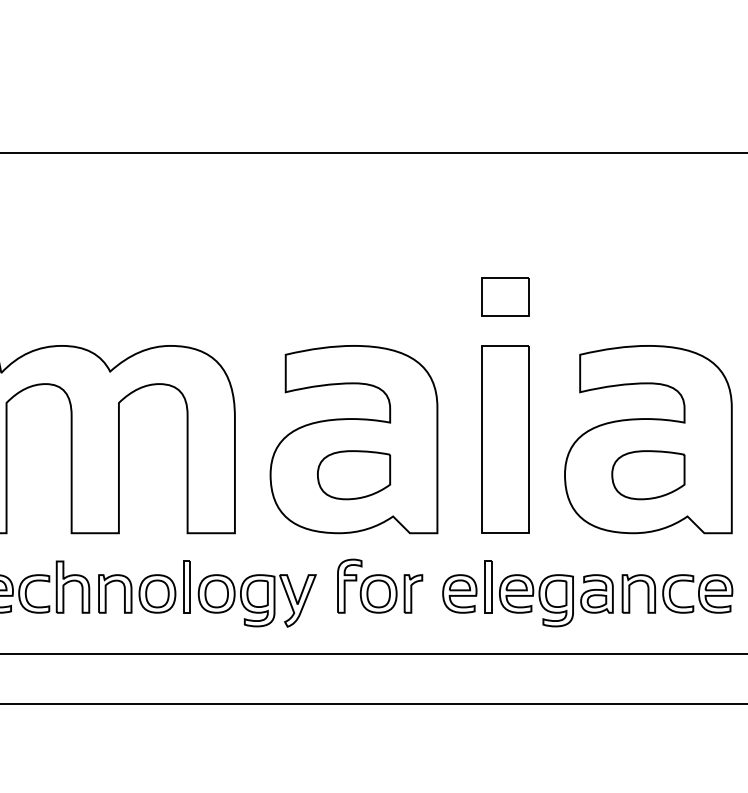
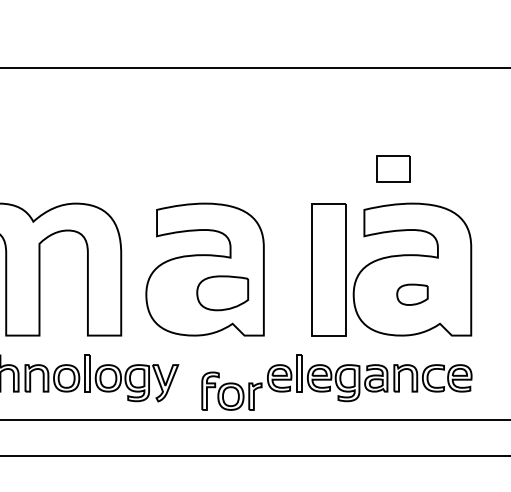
part: (505, 296) -> (393, 168), moved
part: (505, 439) -> (328, 269), moved
part: (354, 475) -> (223, 293), moved
part: (648, 475) -> (412, 294), size x0.6
part: (380, 585) -> (232, 390), moved

